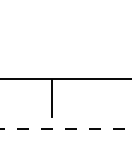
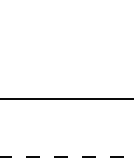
line: (51, 97) -> (66, 120), removed

